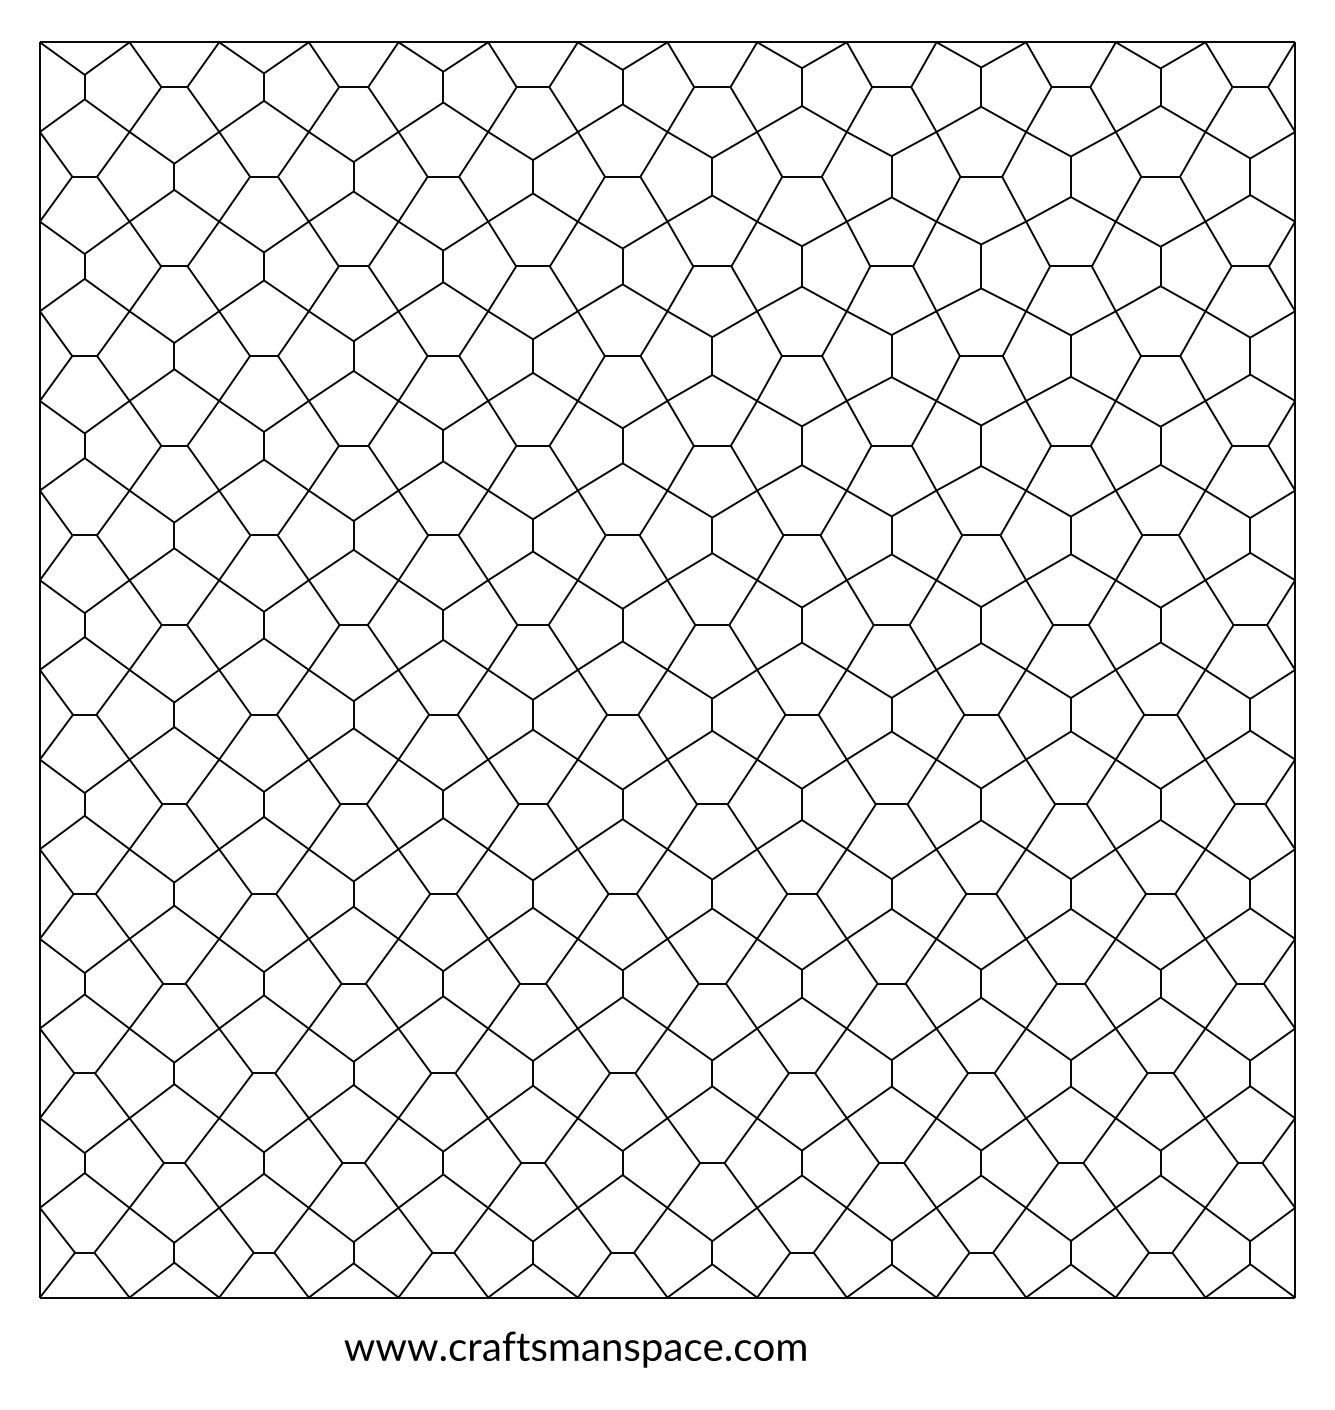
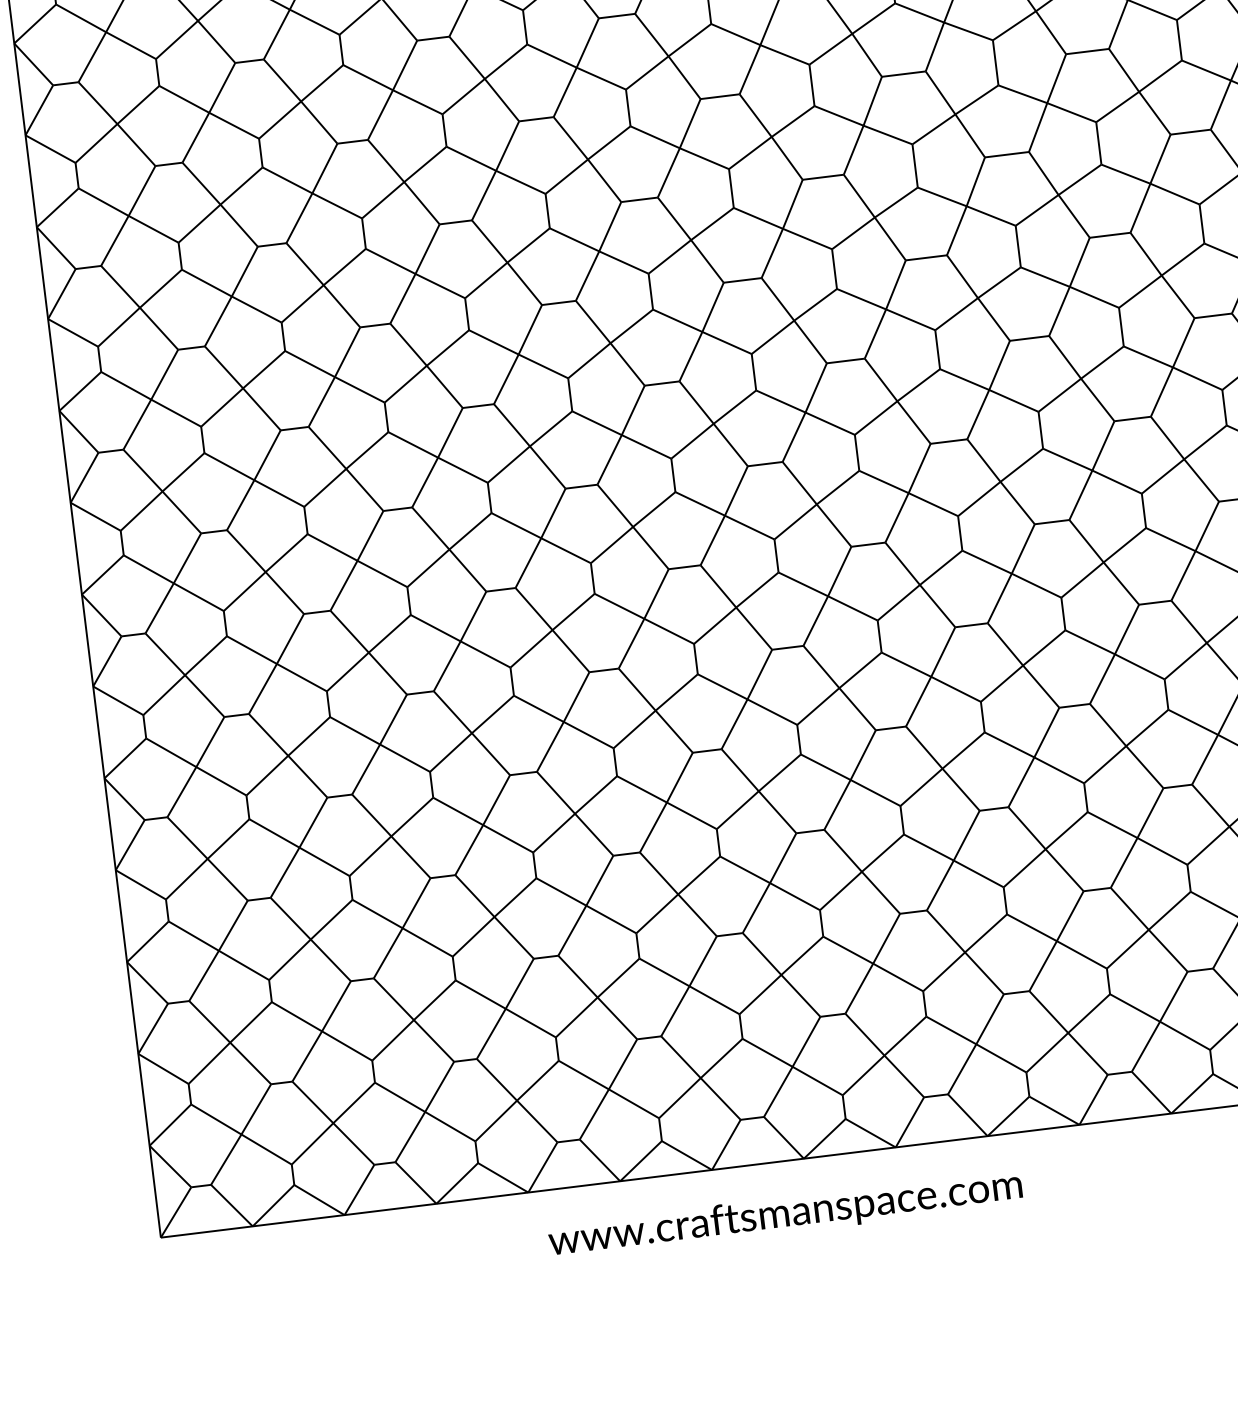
text: (574, 1349) -> (784, 1215), moved

